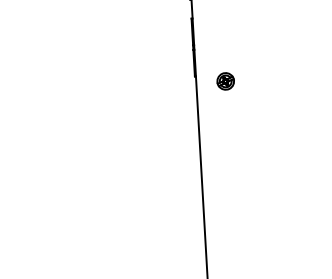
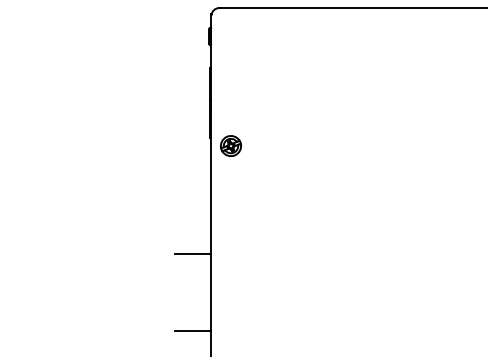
part: (225, 80) -> (230, 145), moved
line: (185, 173) -> (192, 254), added
line: (189, 236) -> (192, 330), added

